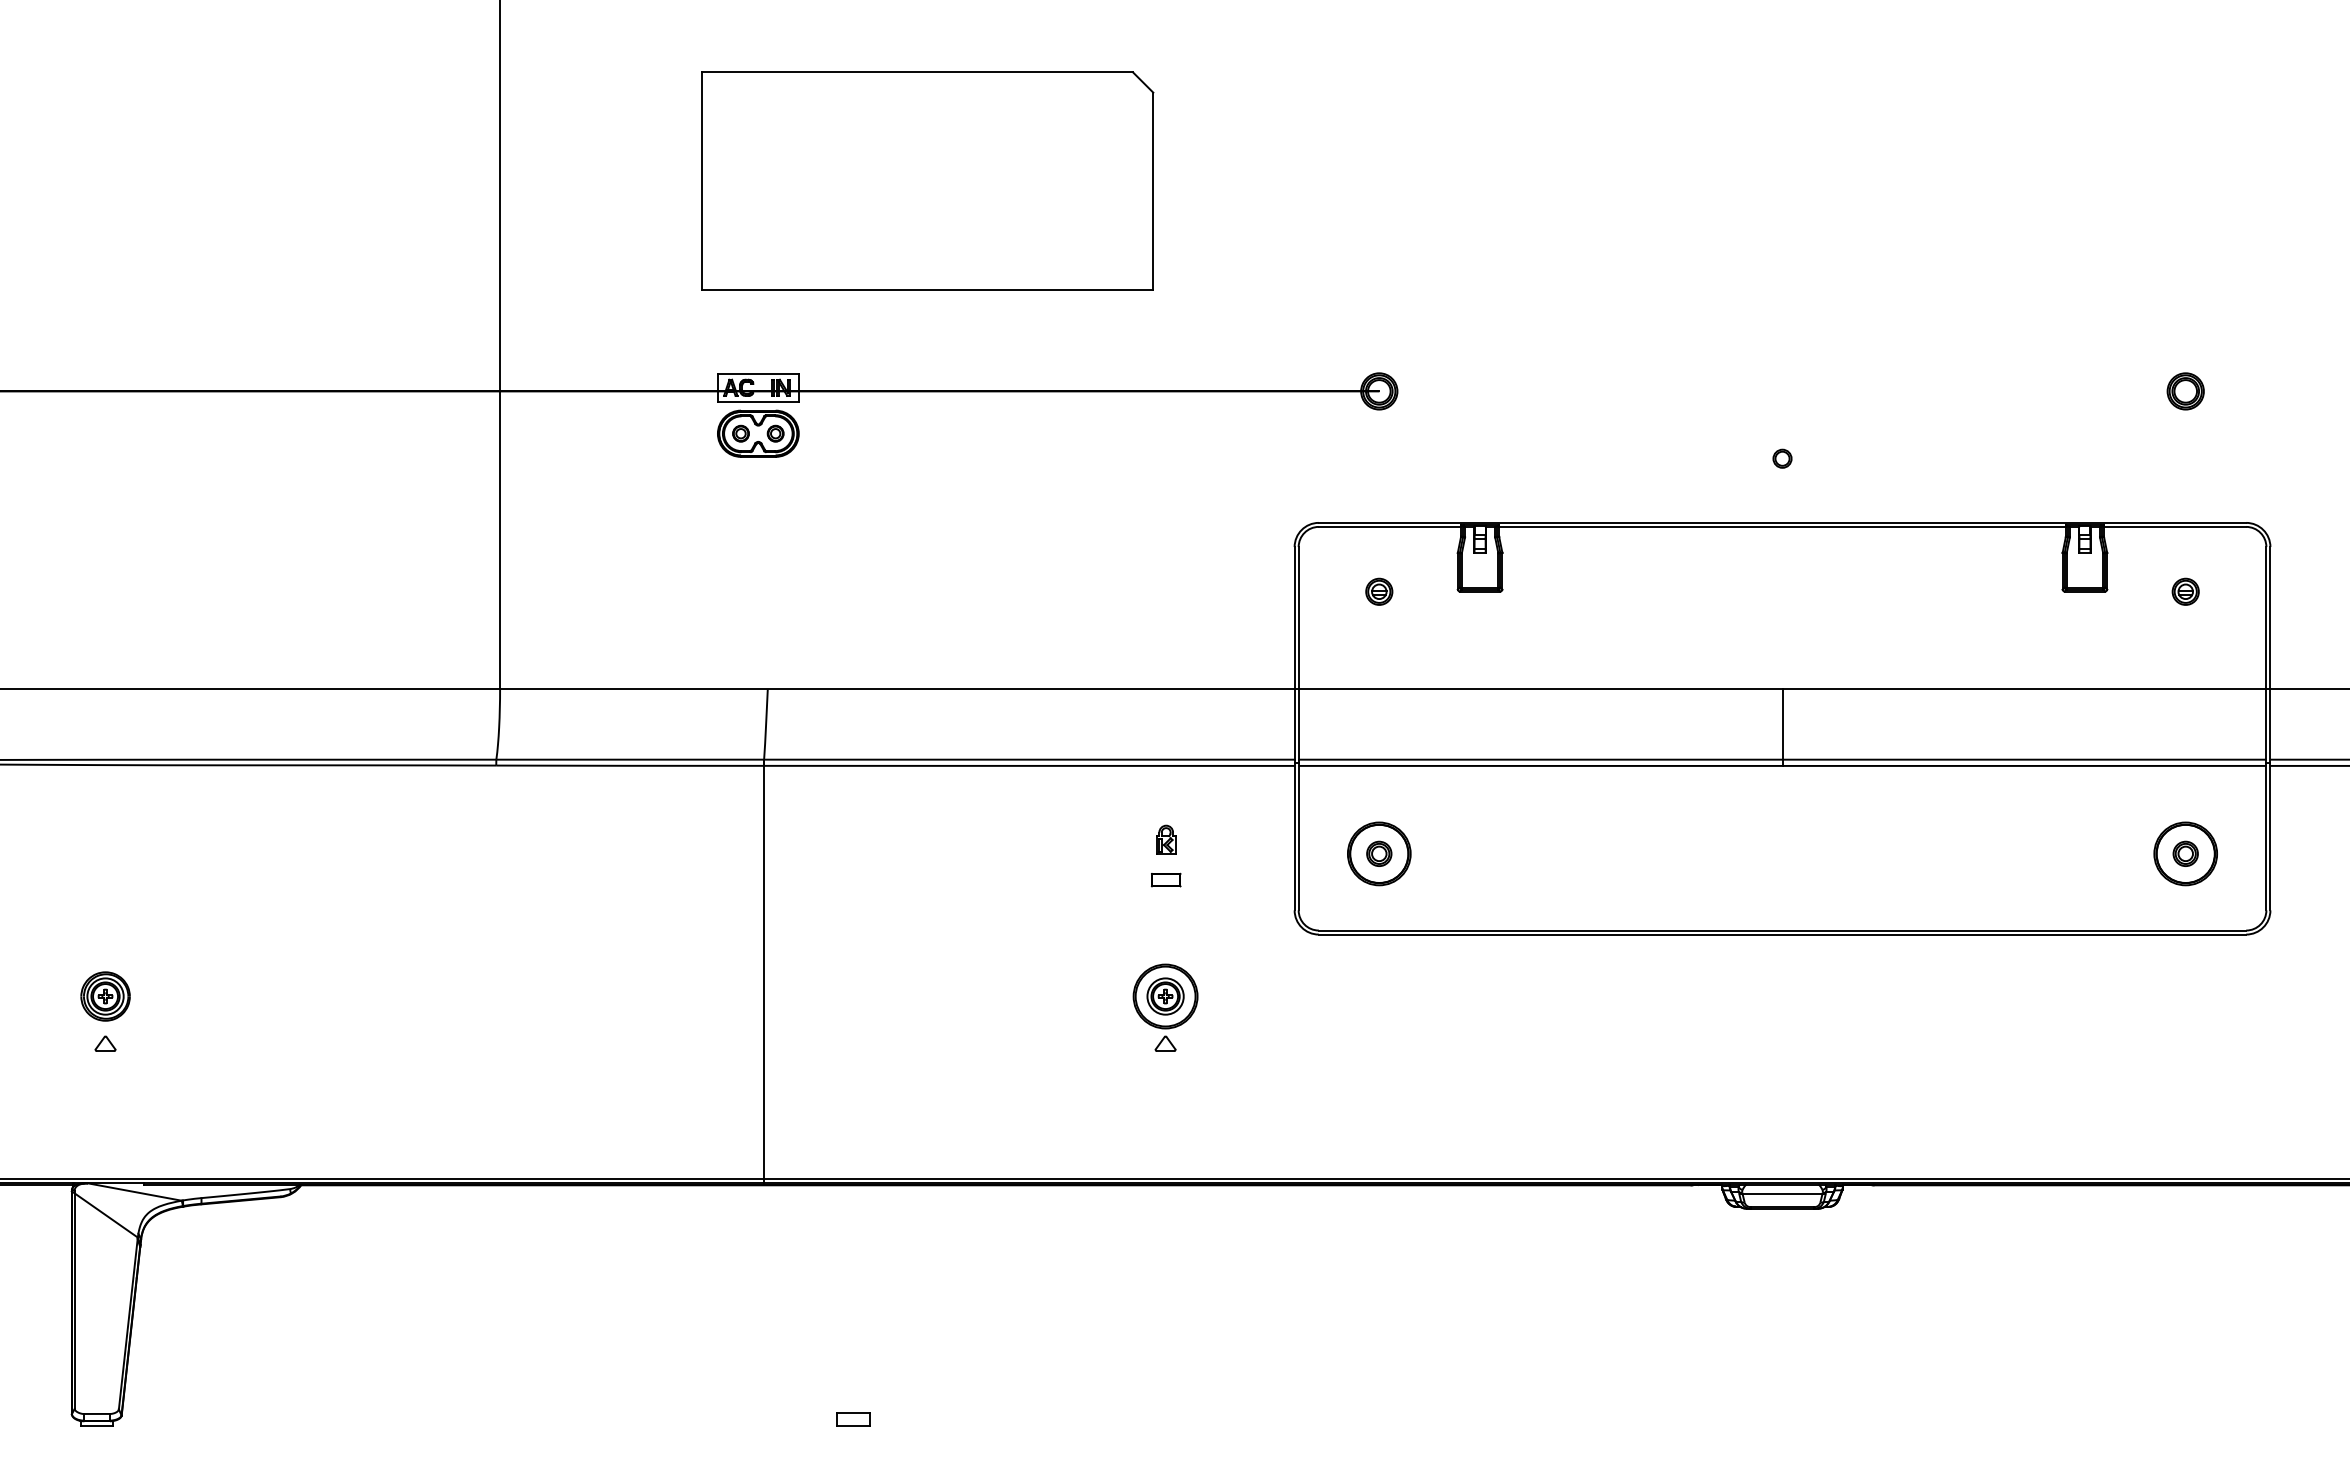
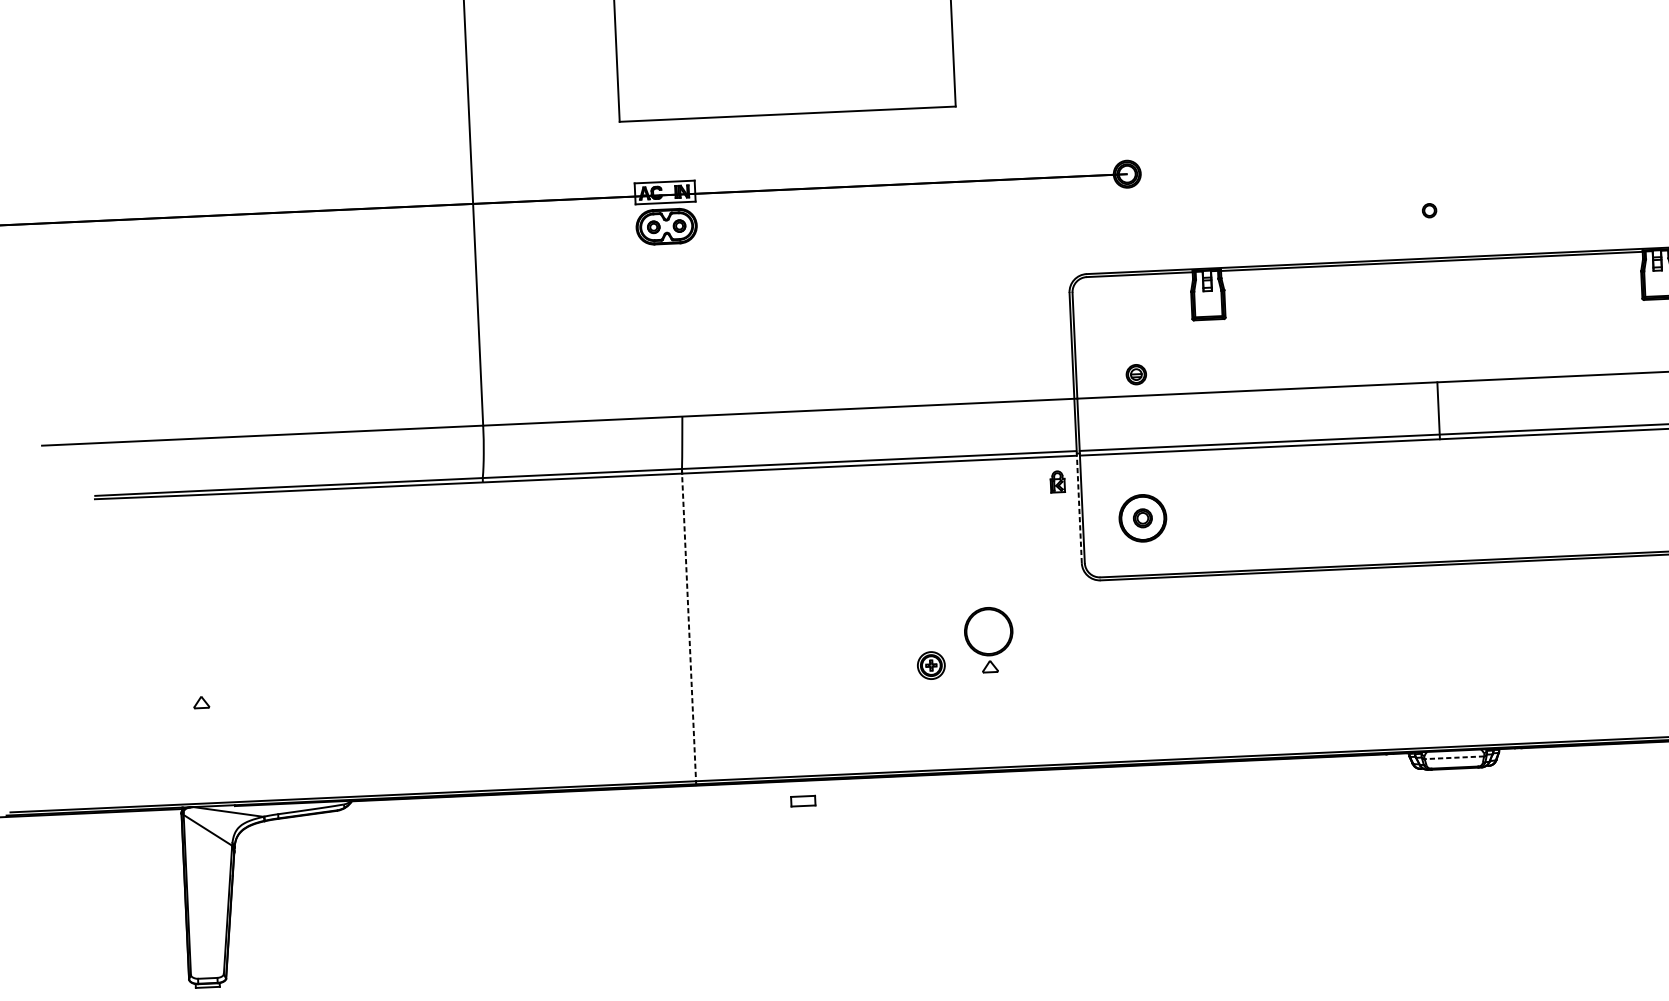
part: (1379, 591) -> (1136, 374), moved
line: (1294, 834) -> (1079, 506), solid -> dashed
part: (1166, 839) -> (1057, 481), moved
part: (1165, 879) -> (984, 544), removed
line: (763, 972) -> (688, 627), solid -> dashed
part: (105, 996) -> (199, 667), removed
part: (1165, 996) -> (931, 665), moved
line: (1782, 1194) -> (1454, 758), solid -> dashed
part: (853, 1419) -> (803, 801), moved

